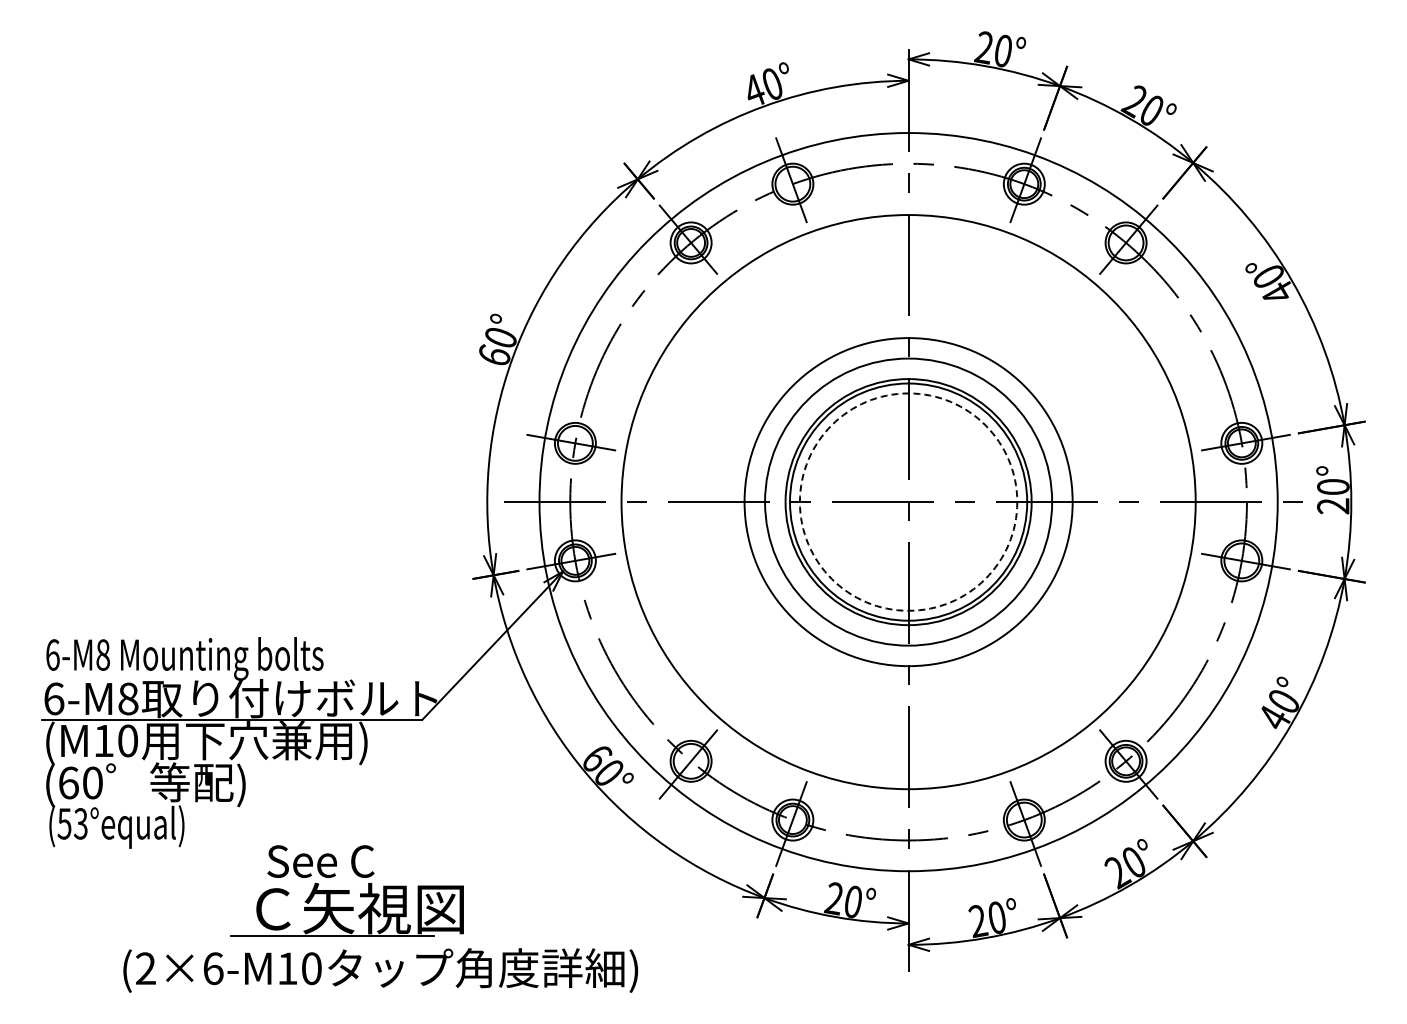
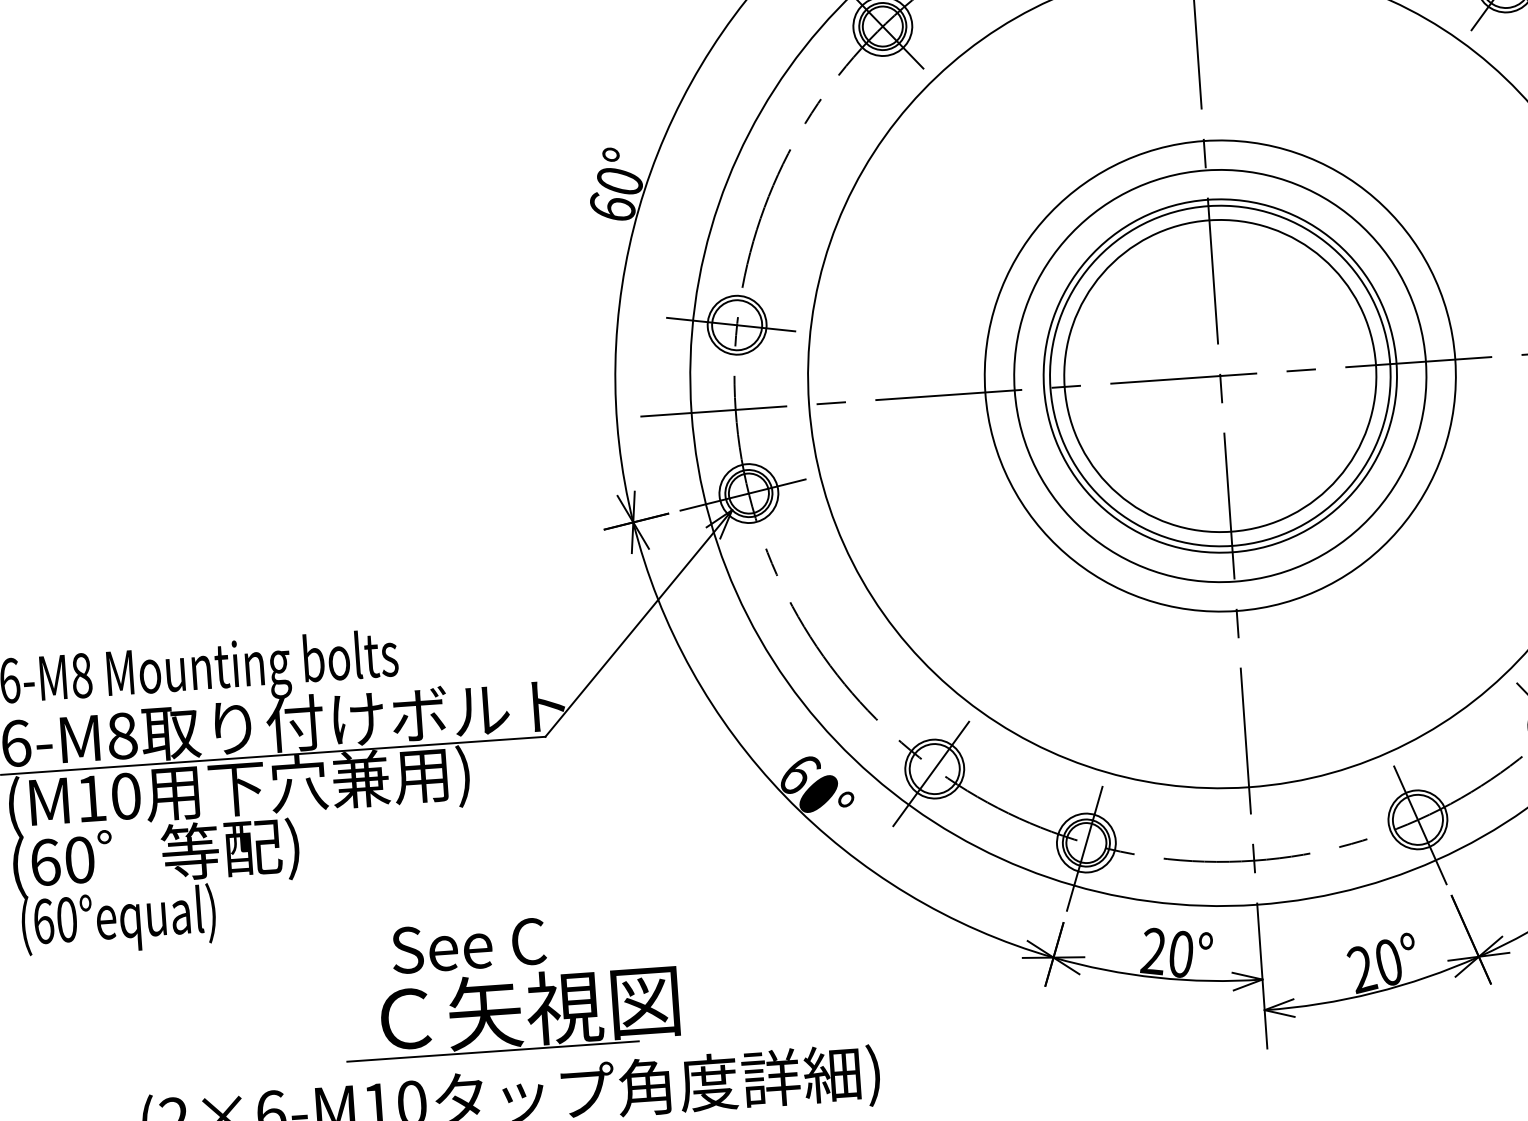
circle: (908, 501) -> (1220, 375), dashed -> solid
text: (72, 823) -> (54, 920), (53°equal) -> (60°equal)
part: (346, 890) -> (508, 984), moved

